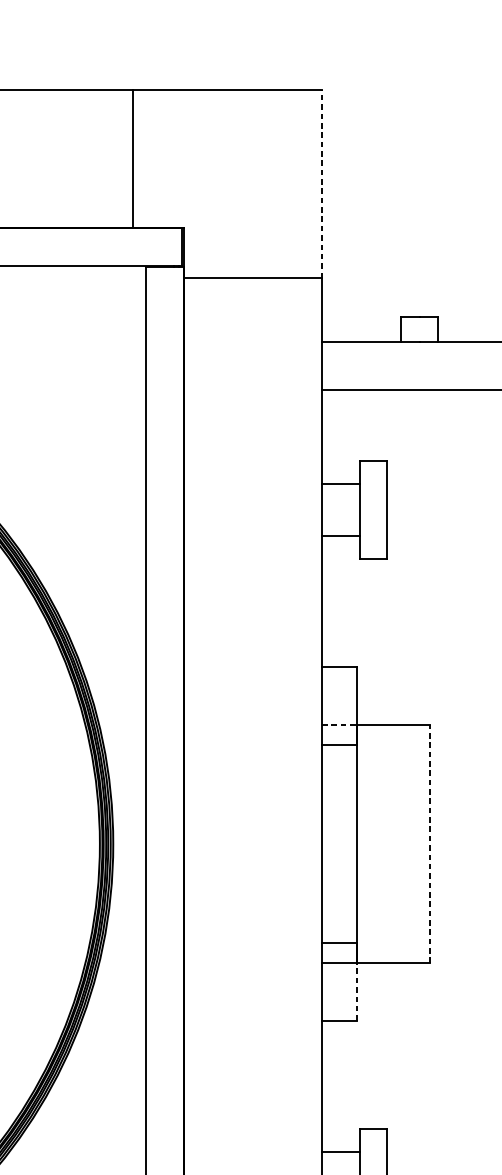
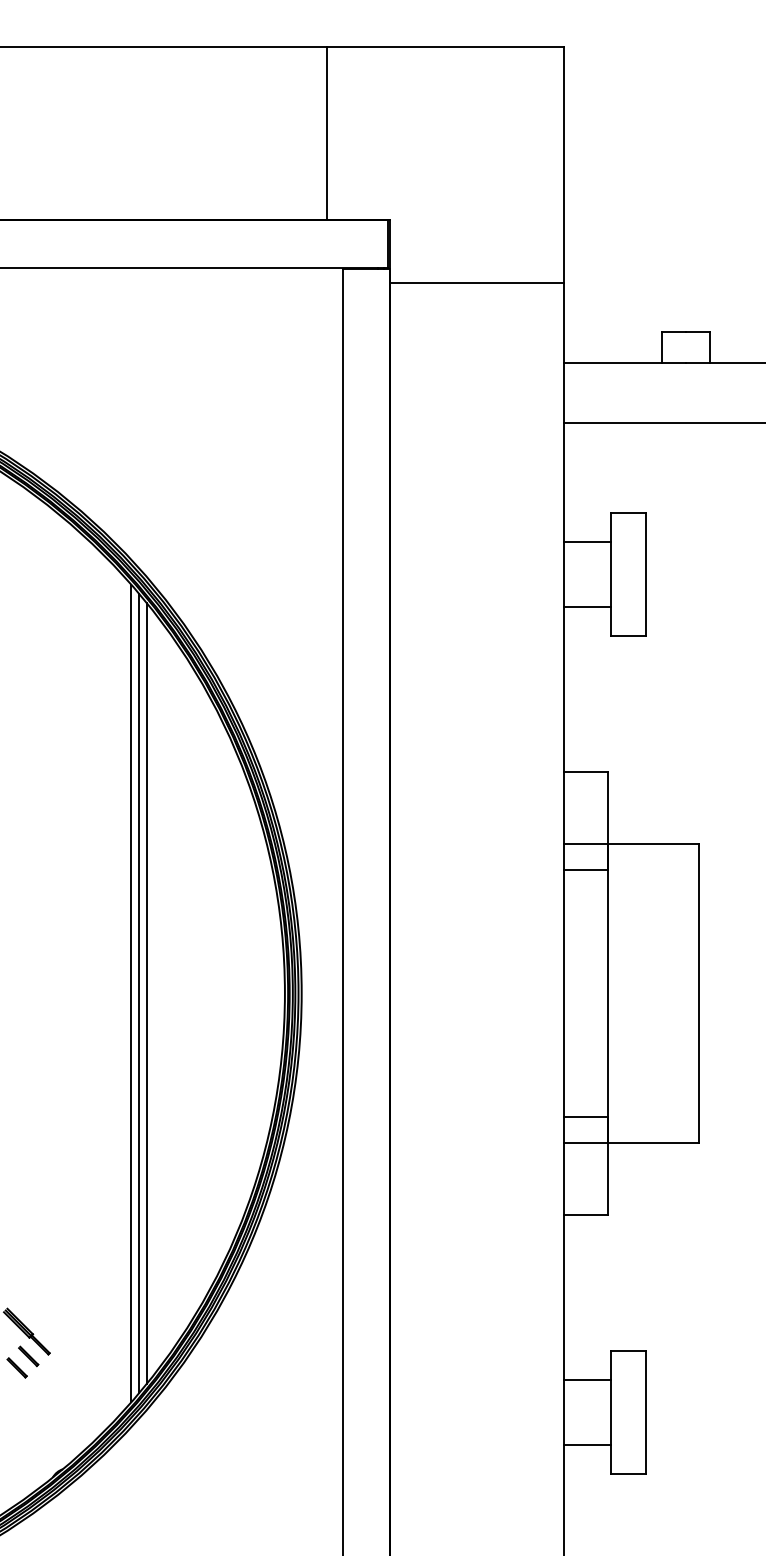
line: (321, 183) -> (563, 164), dashed -> solid
line: (340, 725) -> (586, 844), dashed -> solid
line: (430, 843) -> (699, 992), dashed -> solid
line: (356, 991) -> (607, 1178), dashed -> solid

